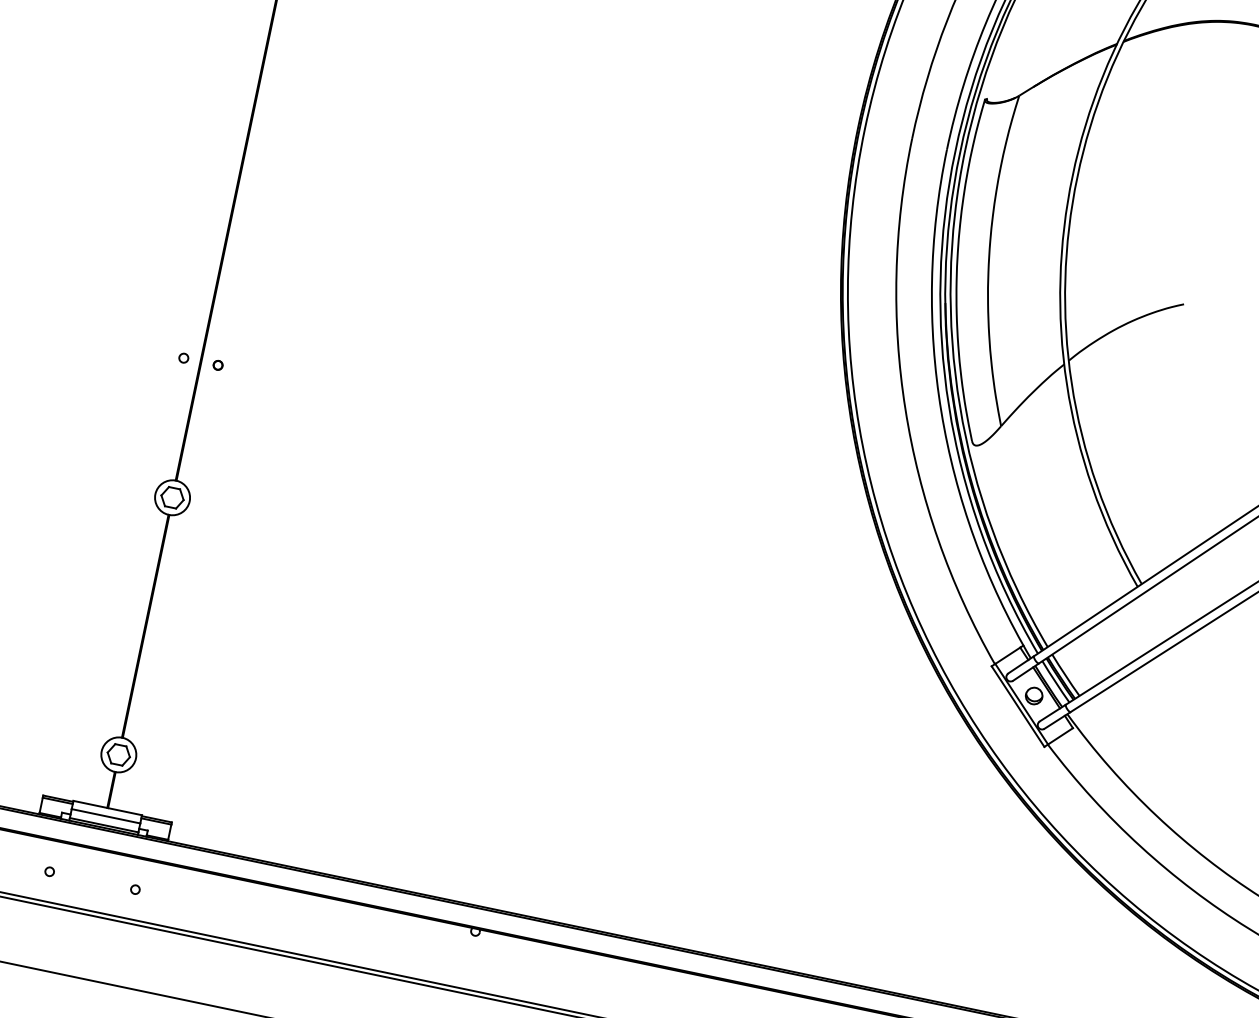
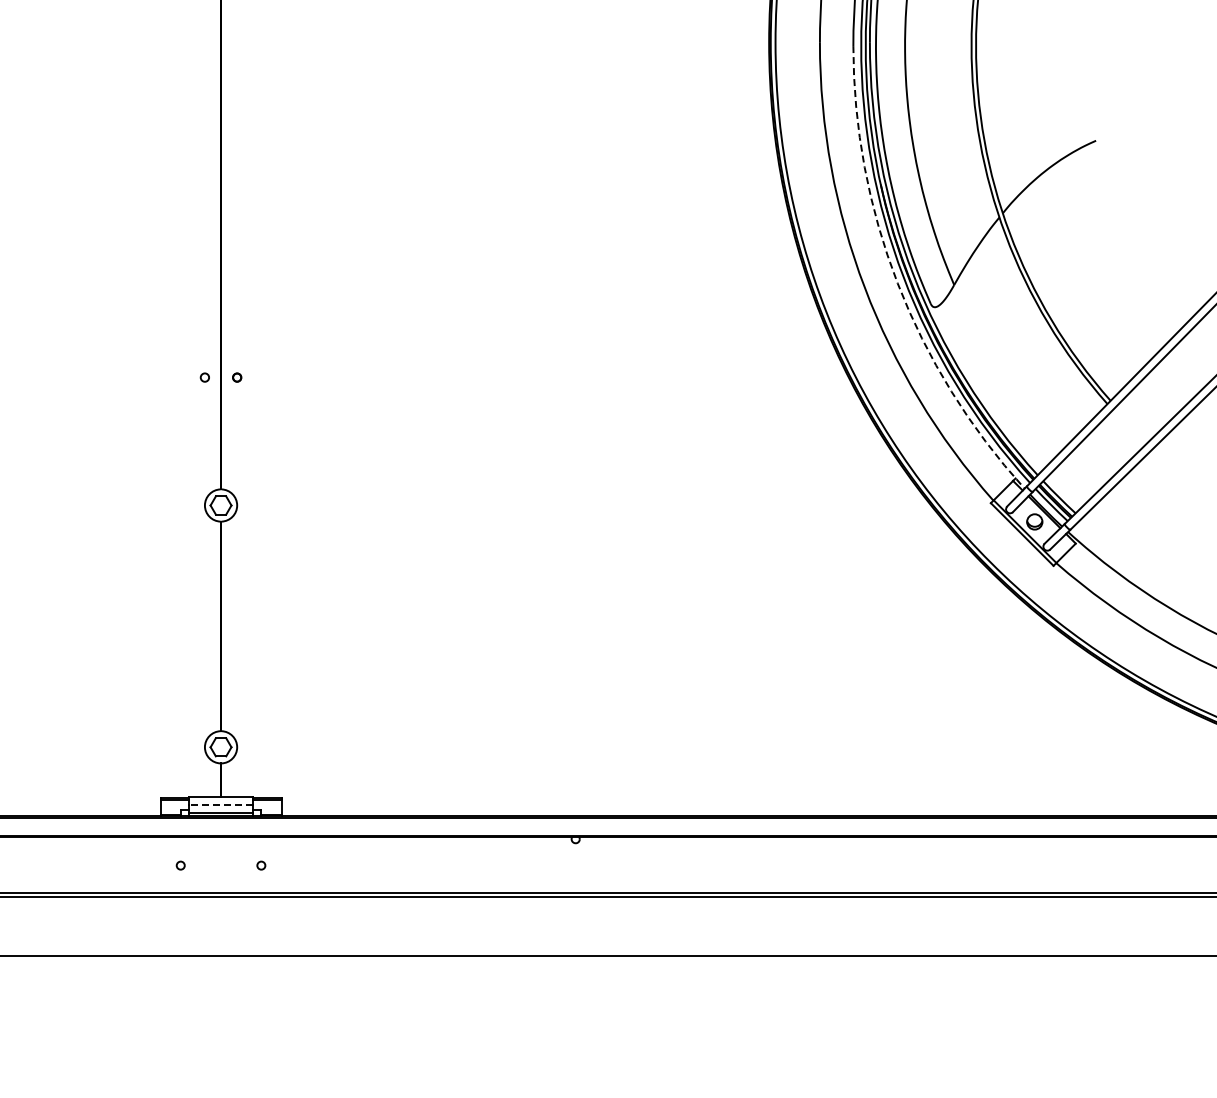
arc: (941, 411) -> (897, 283), solid -> dashed
line: (105, 816) -> (220, 805), solid -> dashed

